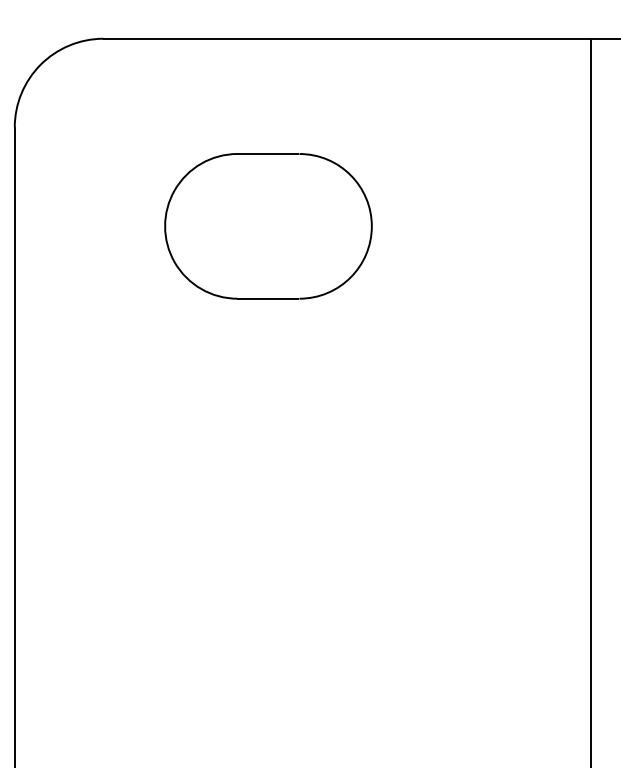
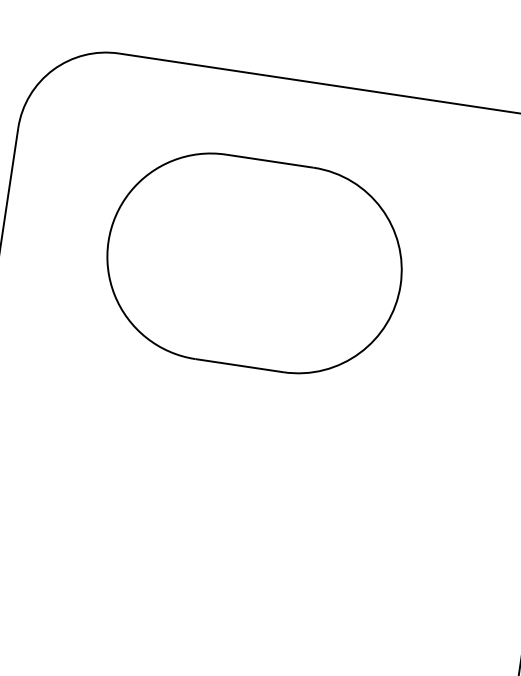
part: (268, 226) -> (254, 263), size x1.43

